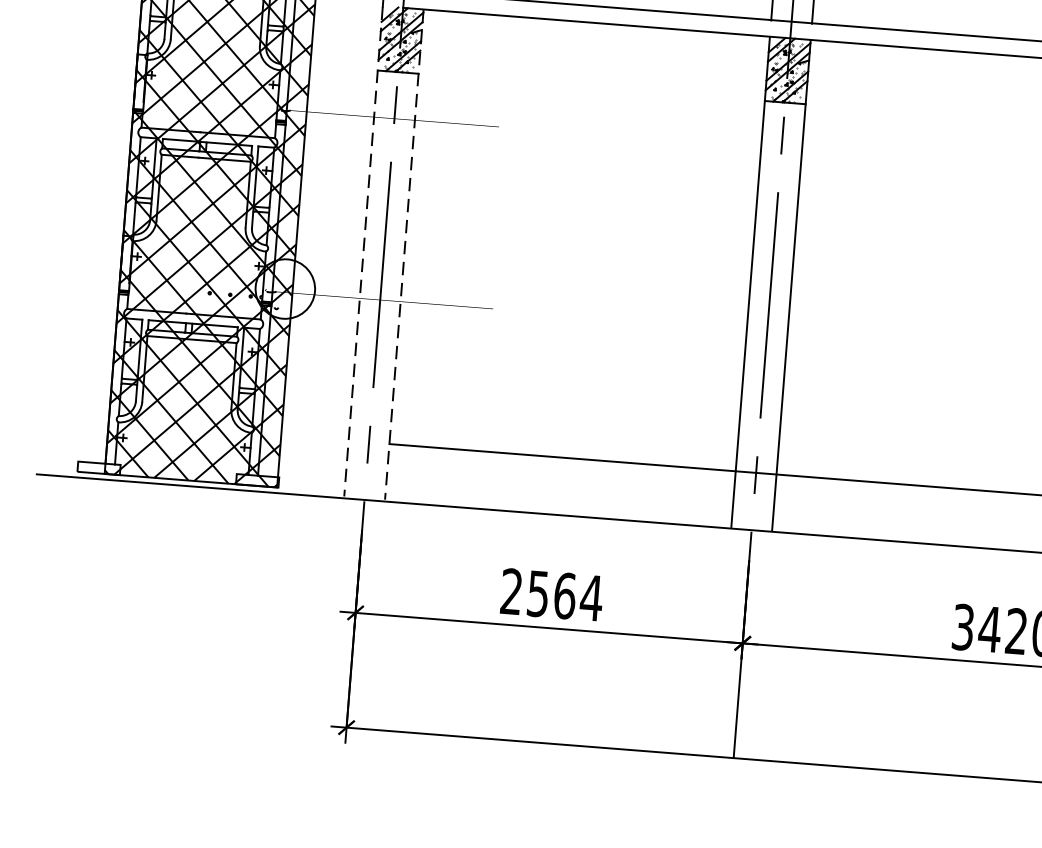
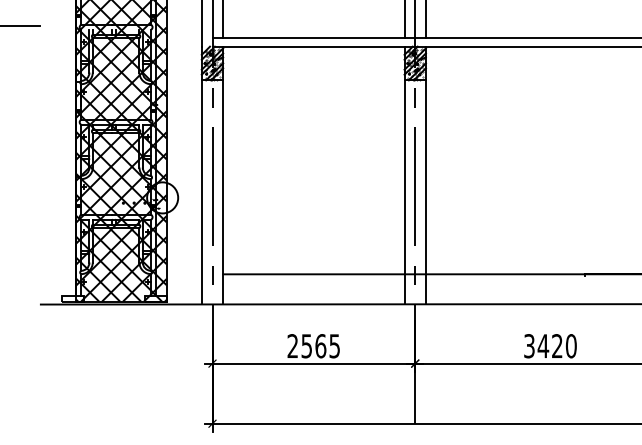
line: (362, 252) -> (201, 175), dashed -> solid
line: (404, 255) -> (223, 175), dashed -> solid
text: (591, 598) -> (334, 346), 2564 -> 2565

